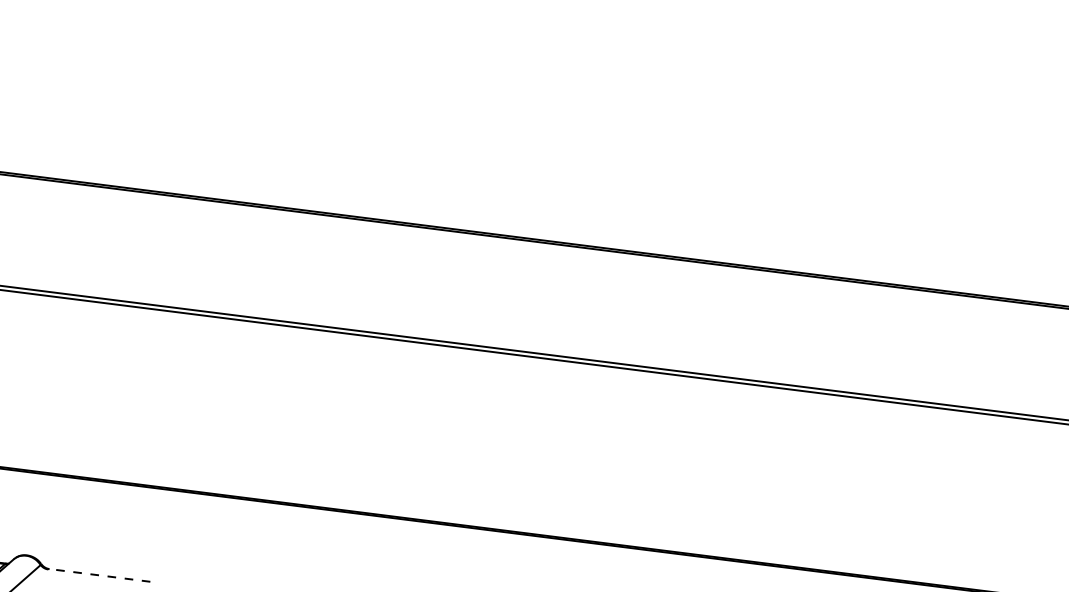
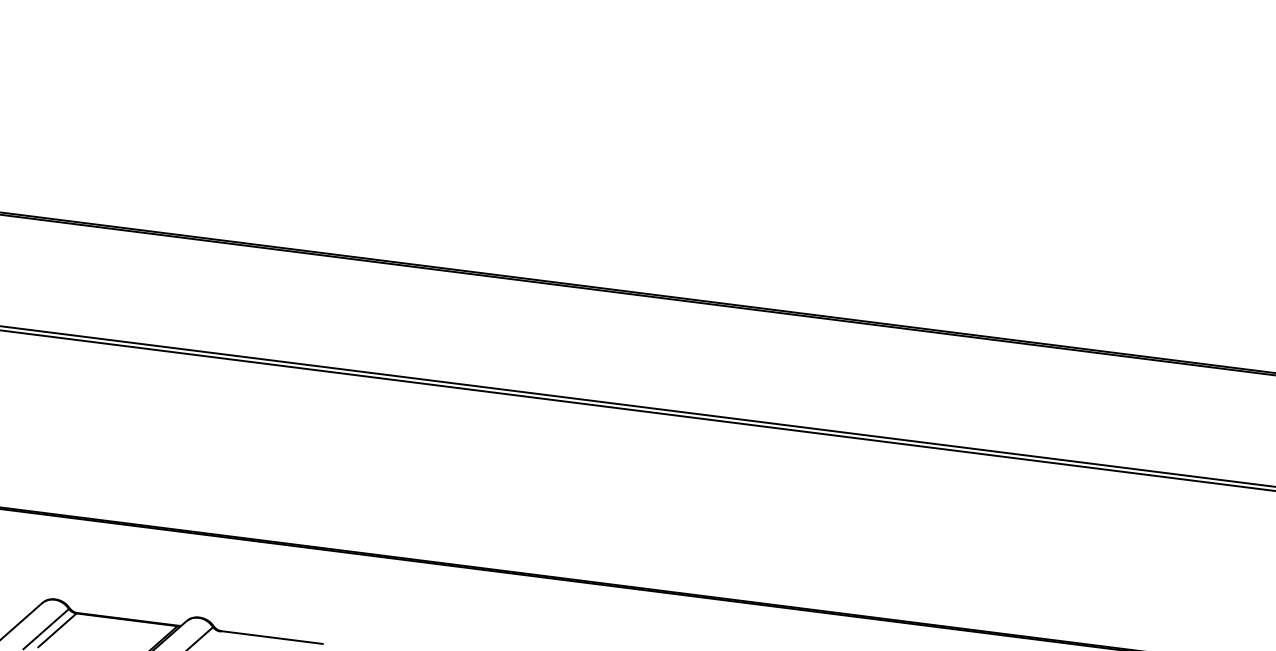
line: (100, 575) -> (272, 637), dashed -> solid

